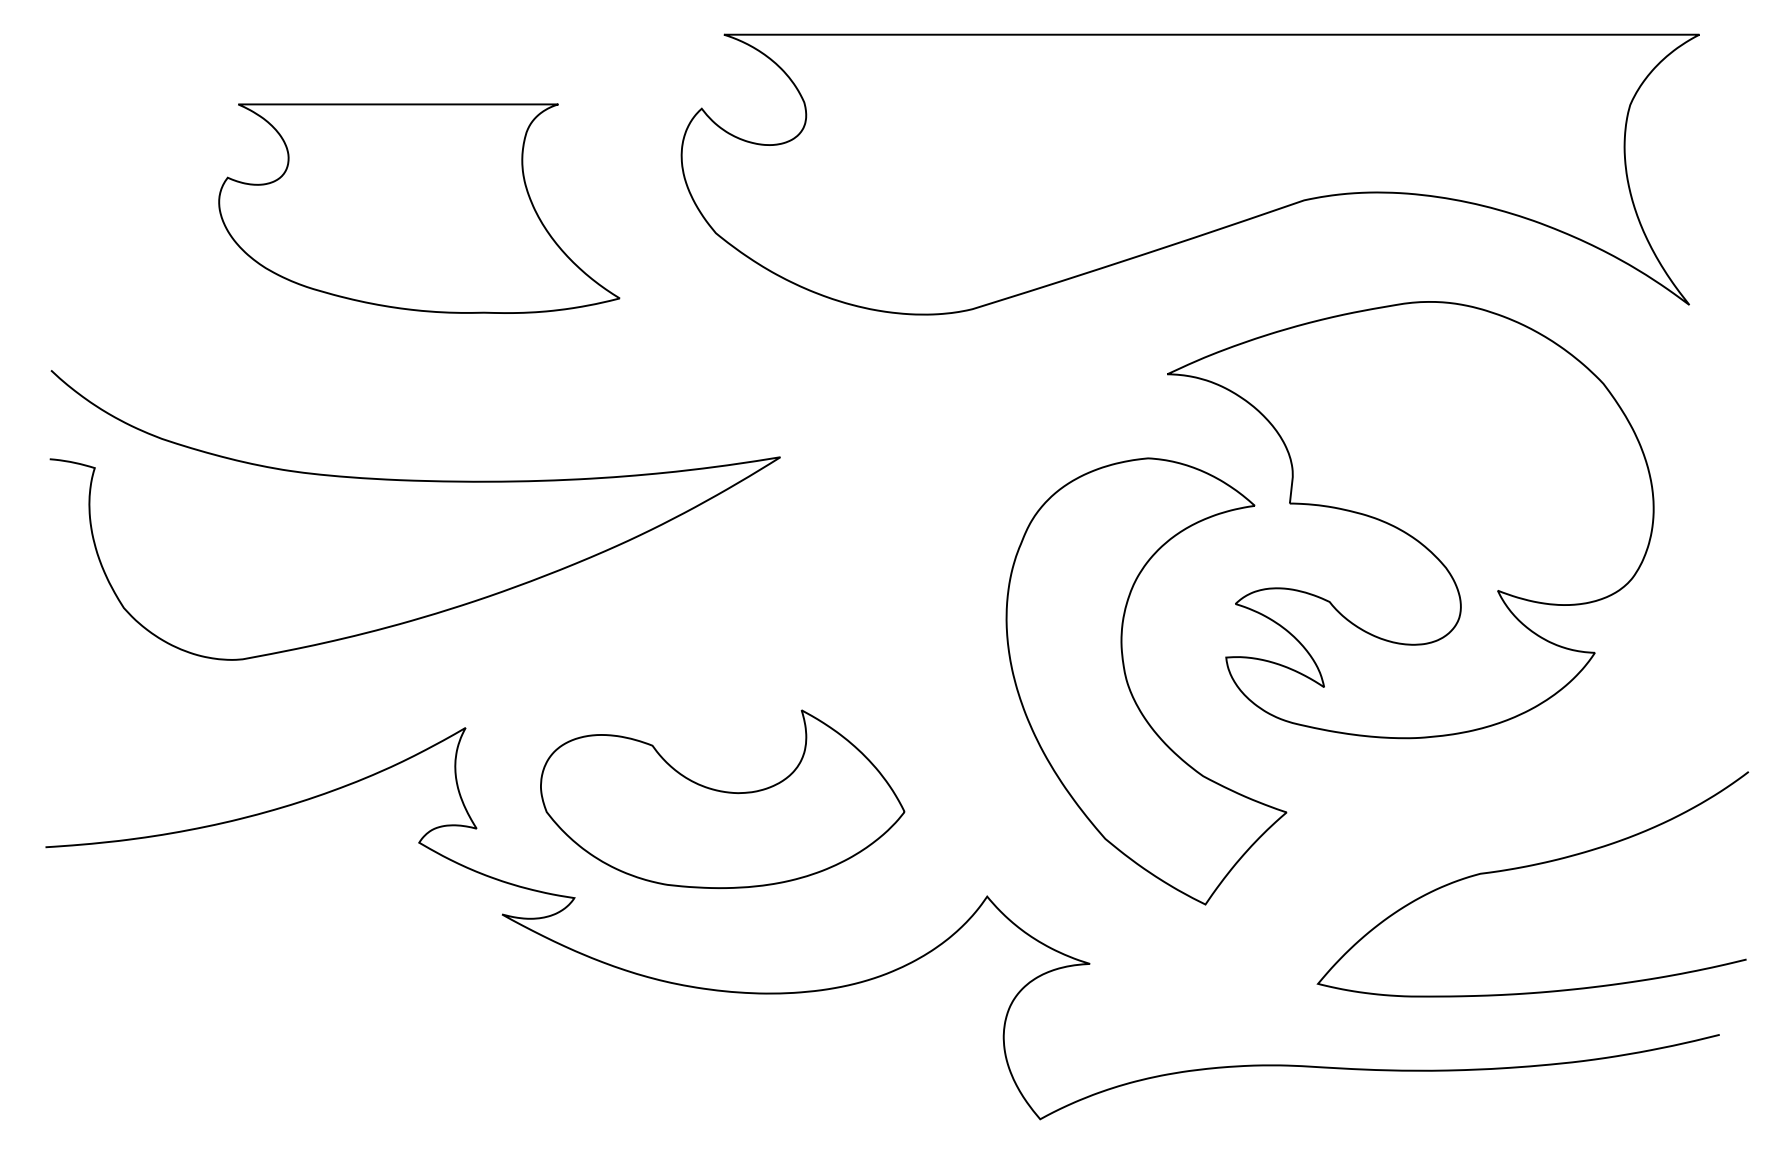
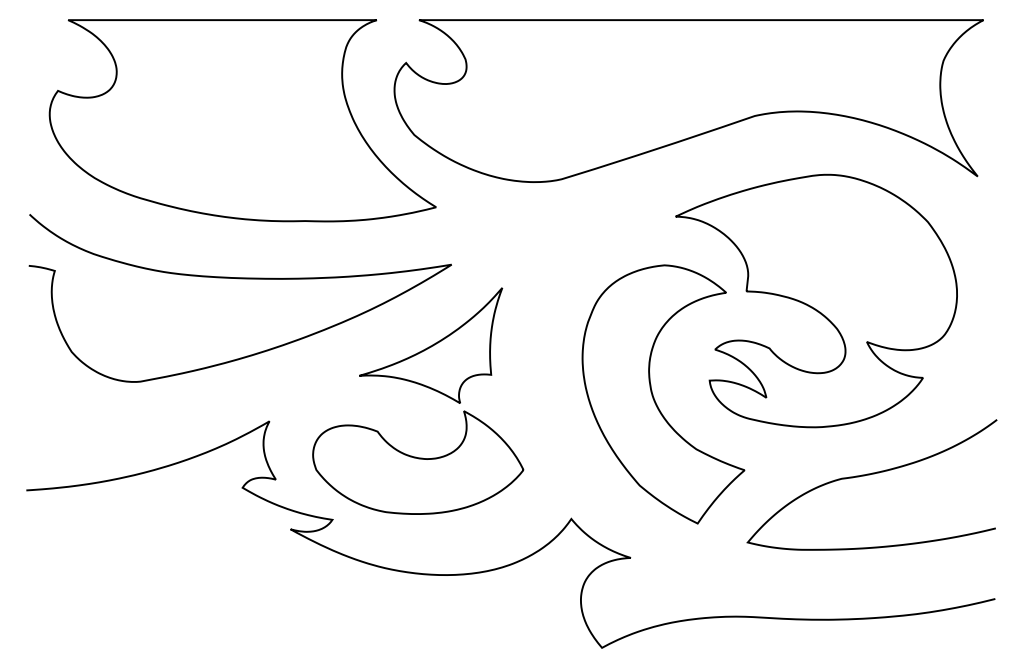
part: (418, 208) -> (242, 120), size x1.67
part: (745, 596) -> (431, 345), added
curve: (1528, 868) -> (869, 475), moved

